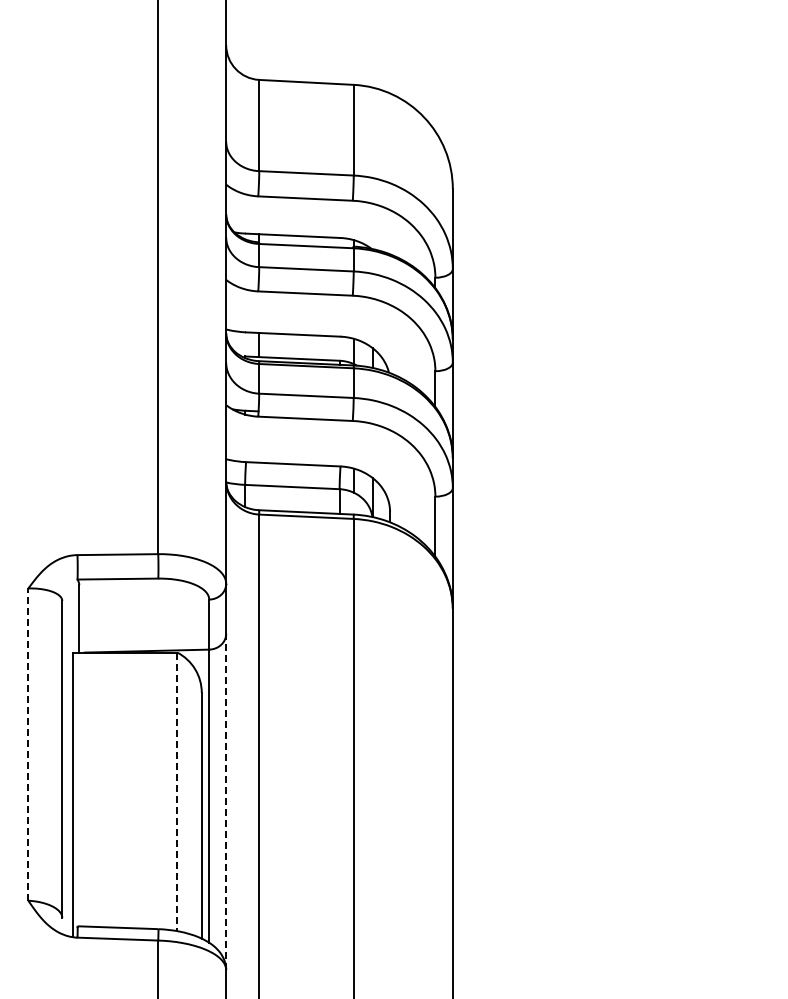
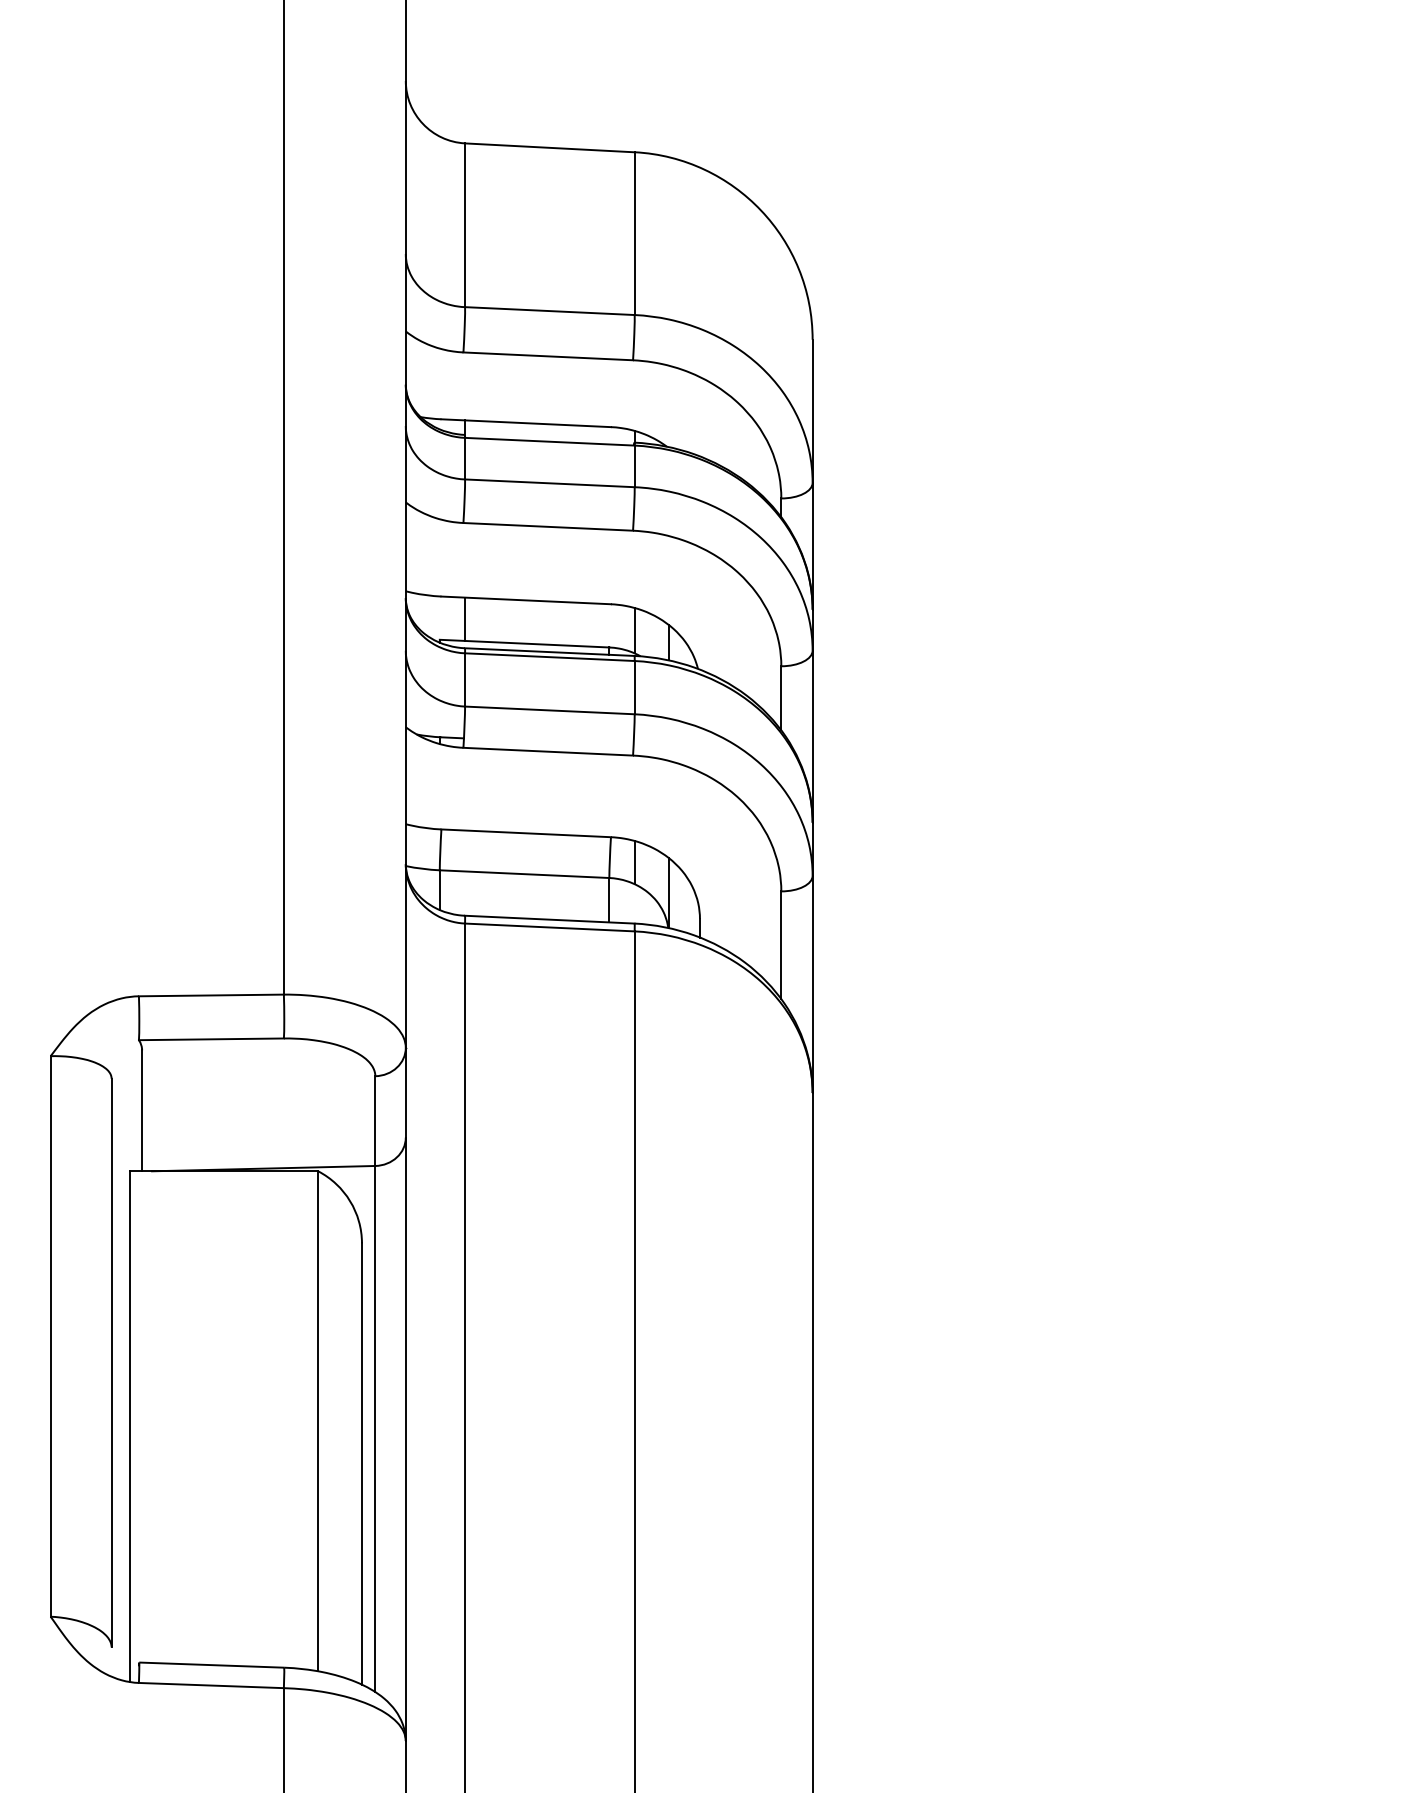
line: (28, 744) -> (50, 1336), dashed -> solid
line: (177, 792) -> (318, 1422), dashed -> solid
line: (226, 801) -> (406, 1438), dashed -> solid

